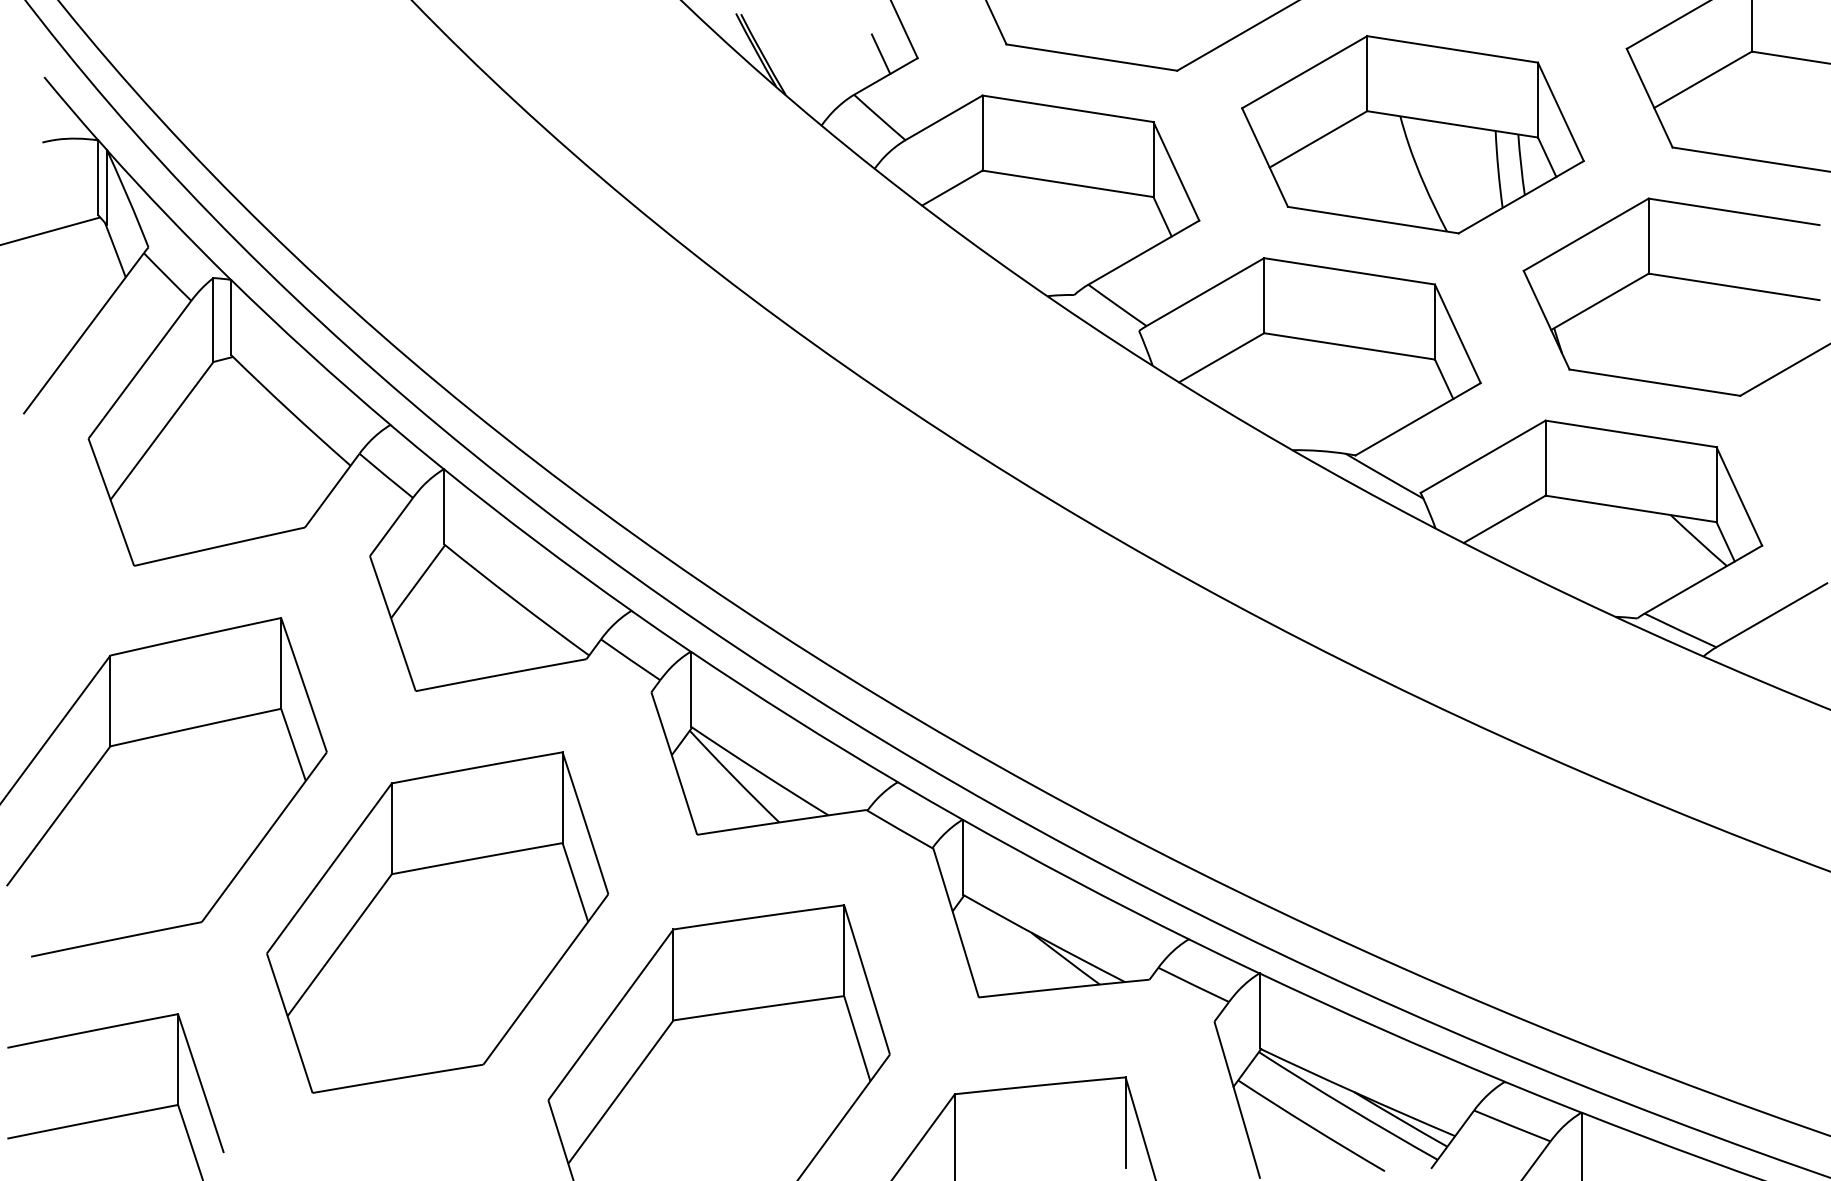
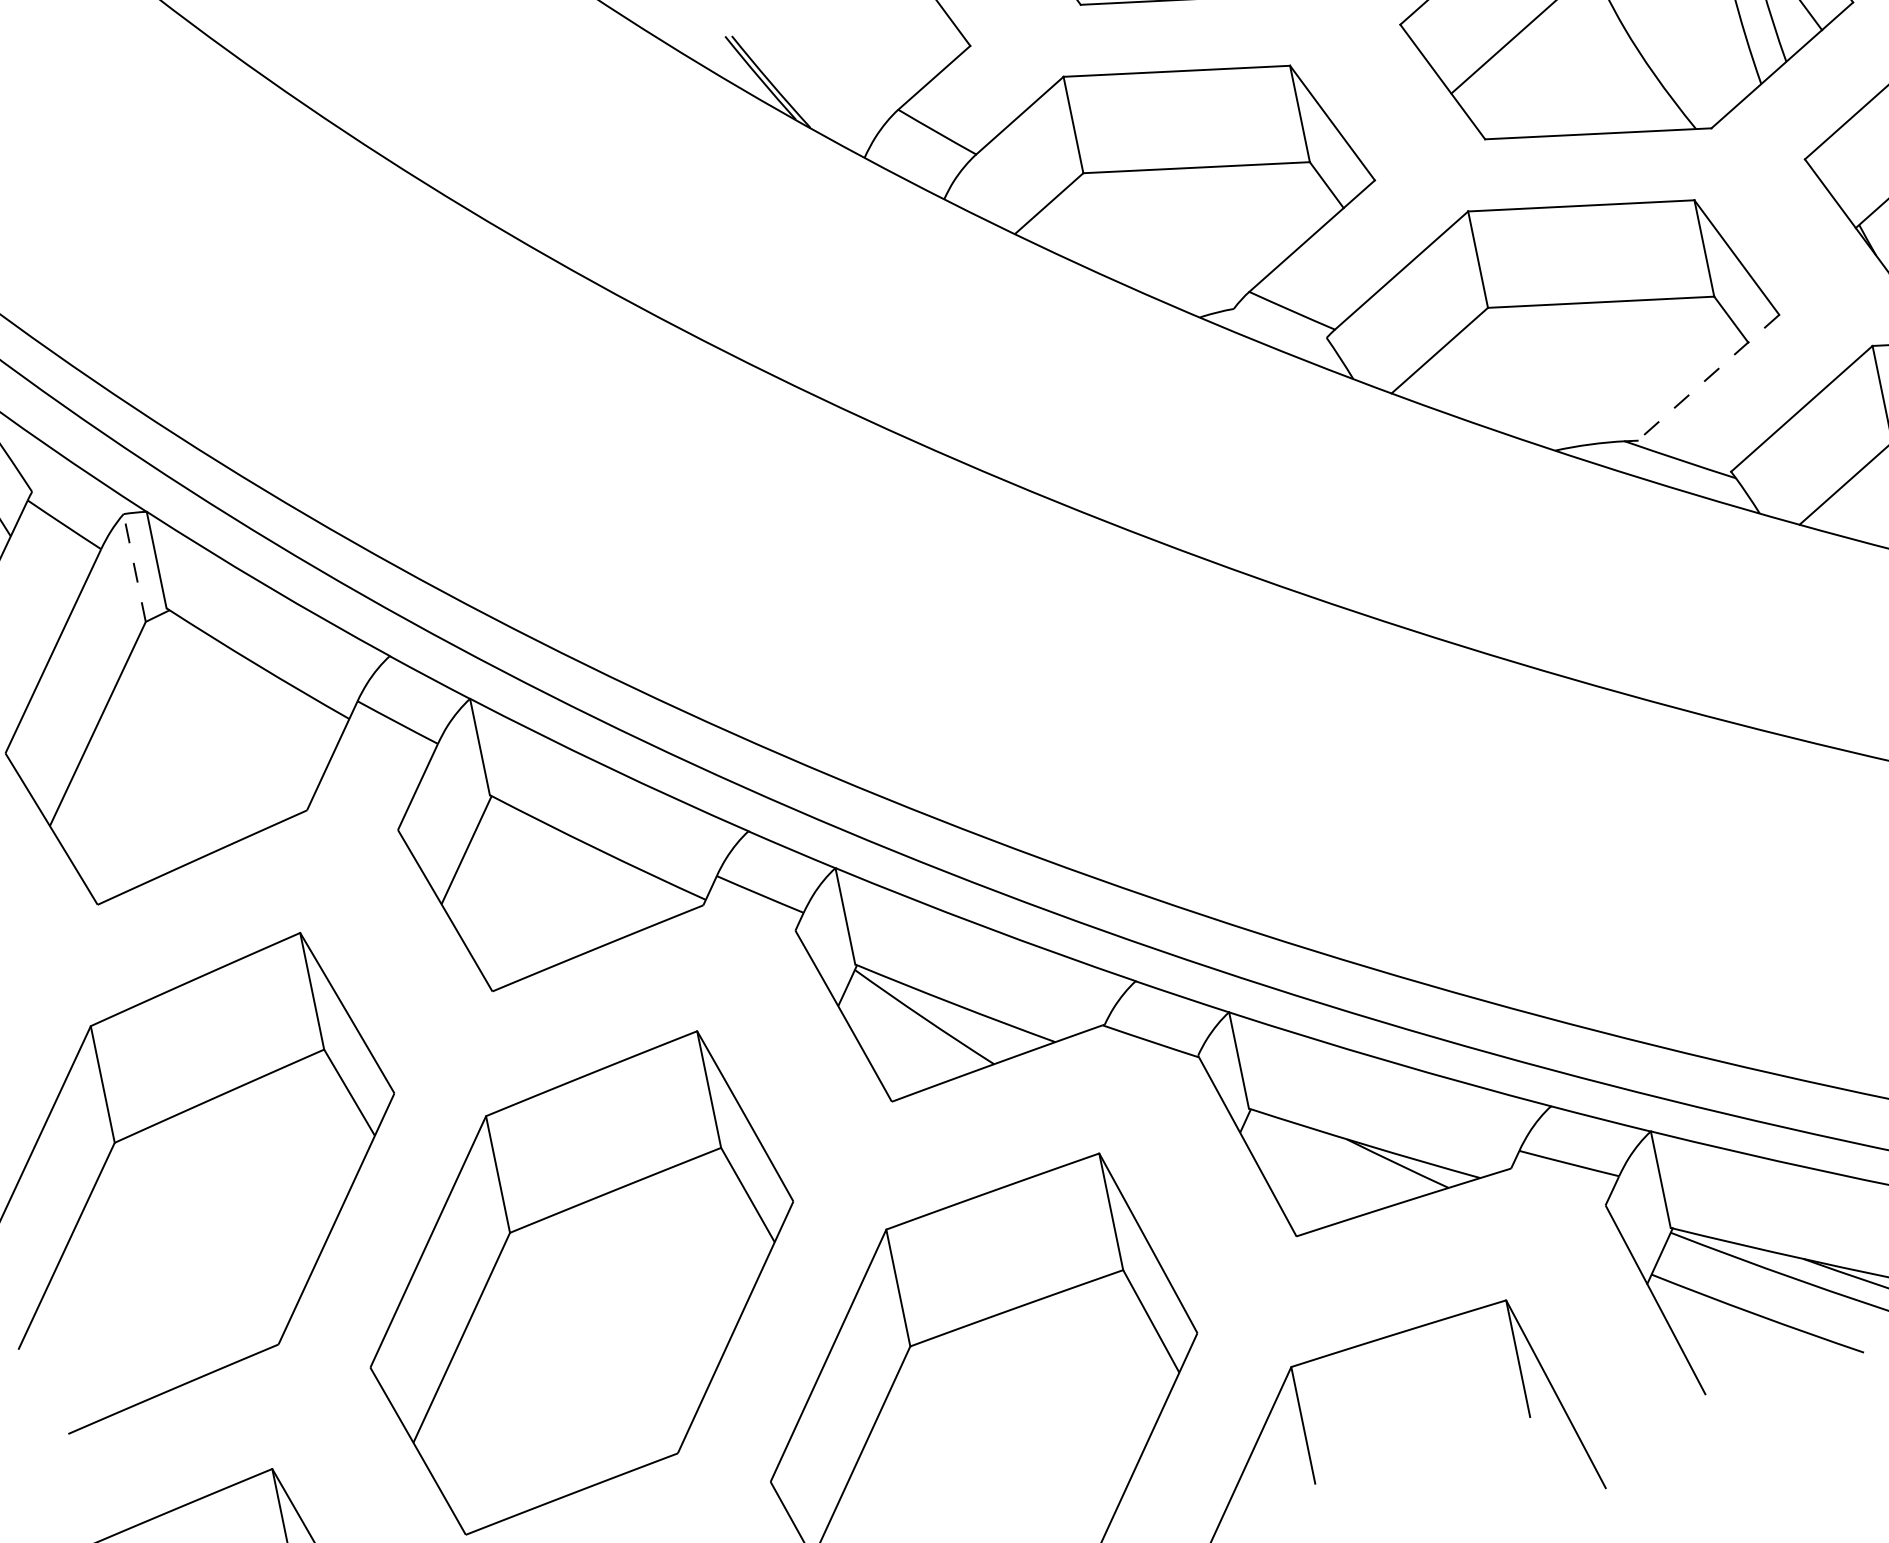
line: (880, 53) -> (921, 49), removed
line: (213, 320) -> (134, 568), solid -> dashed
line: (1417, 419) -> (1707, 378), solid -> dashed

